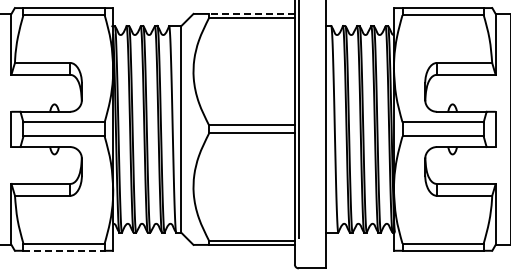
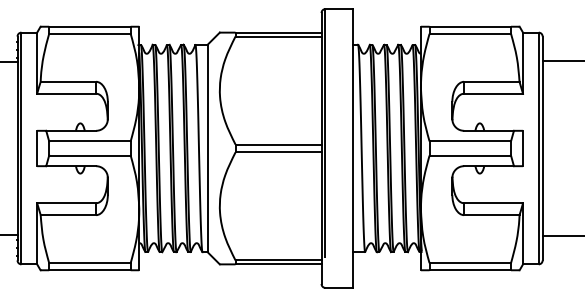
line: (251, 13) -> (278, 32), dashed -> solid
line: (63, 251) -> (89, 270), dashed -> solid

